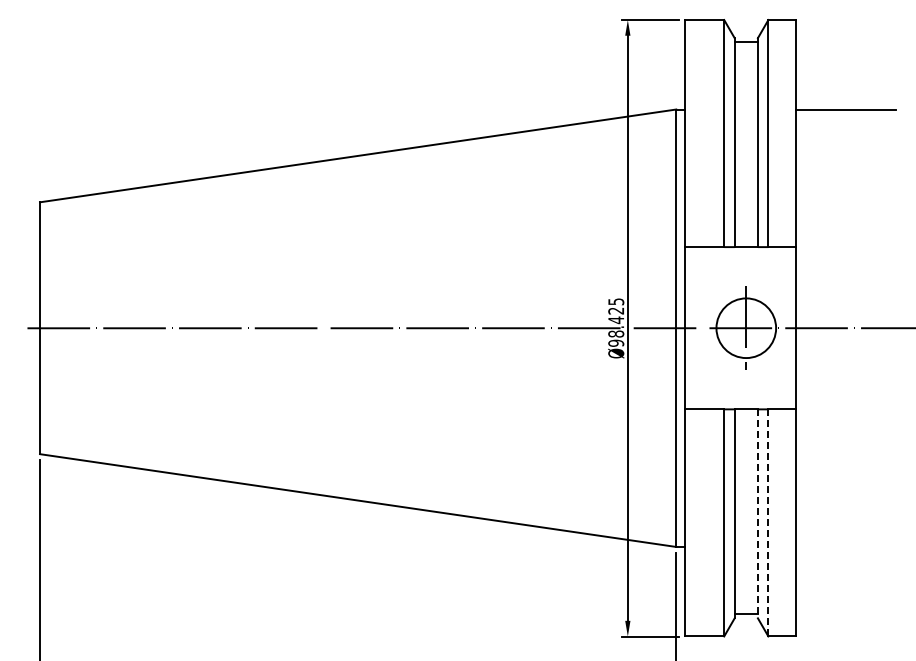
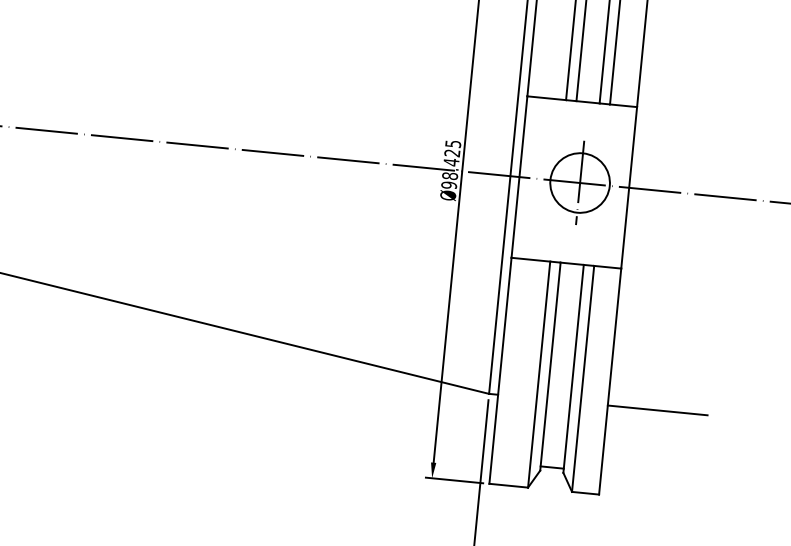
line: (757, 514) -> (573, 369), dashed -> solid
line: (768, 522) -> (583, 378), dashed -> solid
line: (845, 546) -> (657, 409), added

